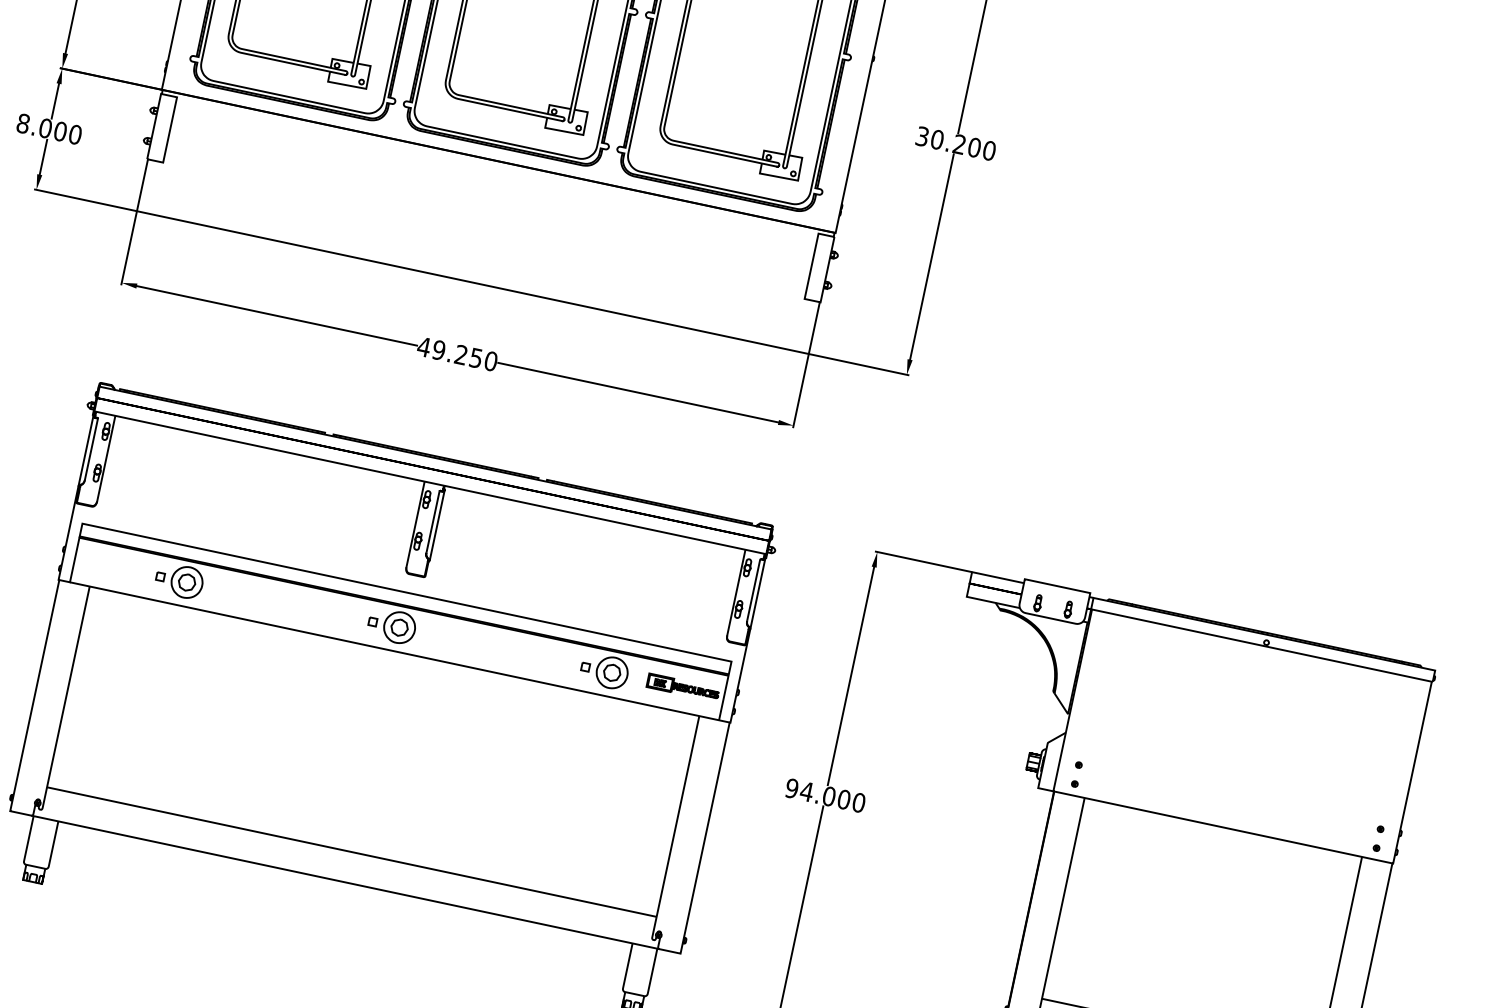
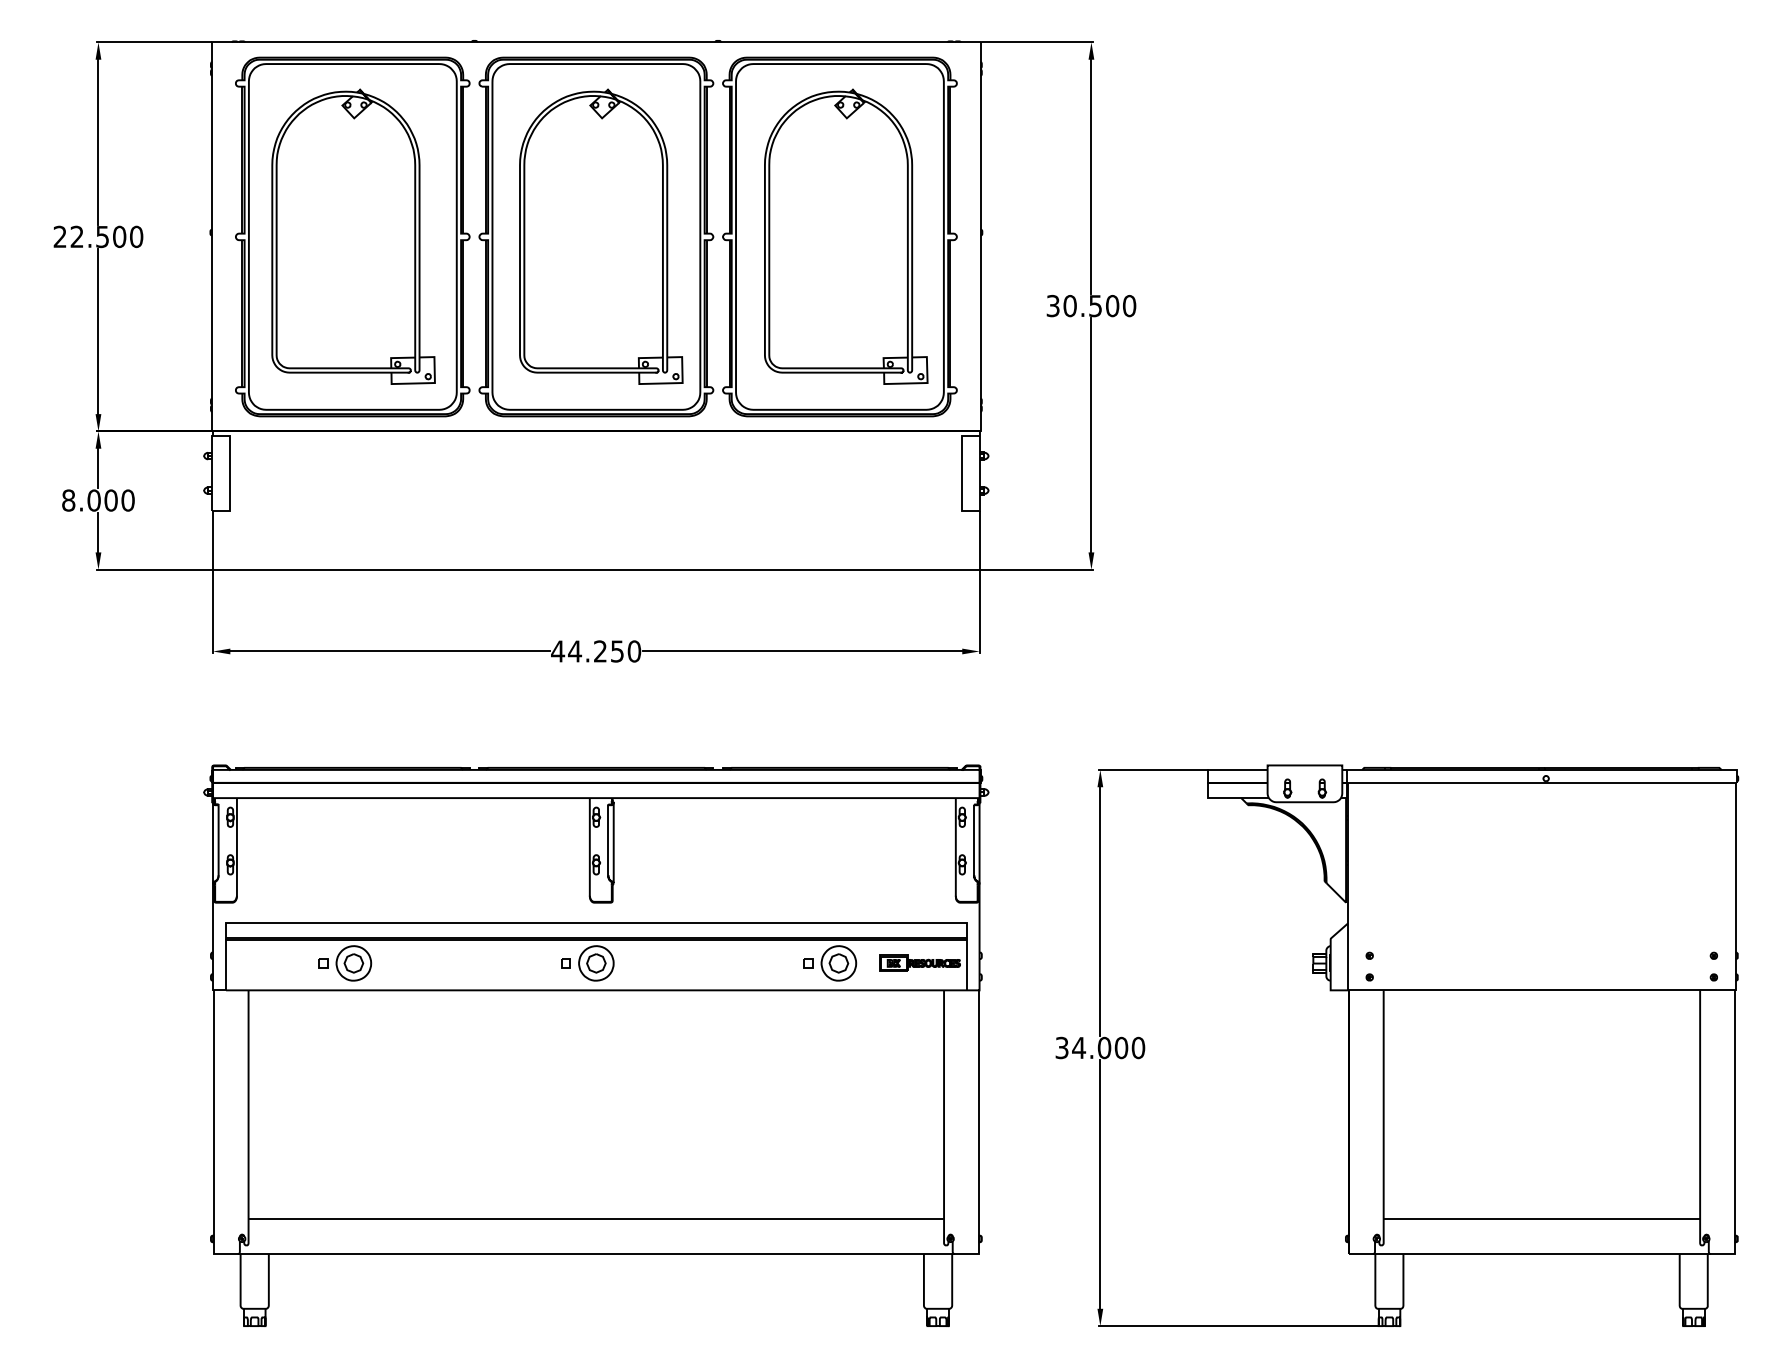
text: (959, 144) -> (1095, 305), 30.200 -> 30.500
text: (439, 350) -> (575, 651), 49.250 -> 44.250
text: (791, 788) -> (1061, 1047), 94.000 -> 34.000

